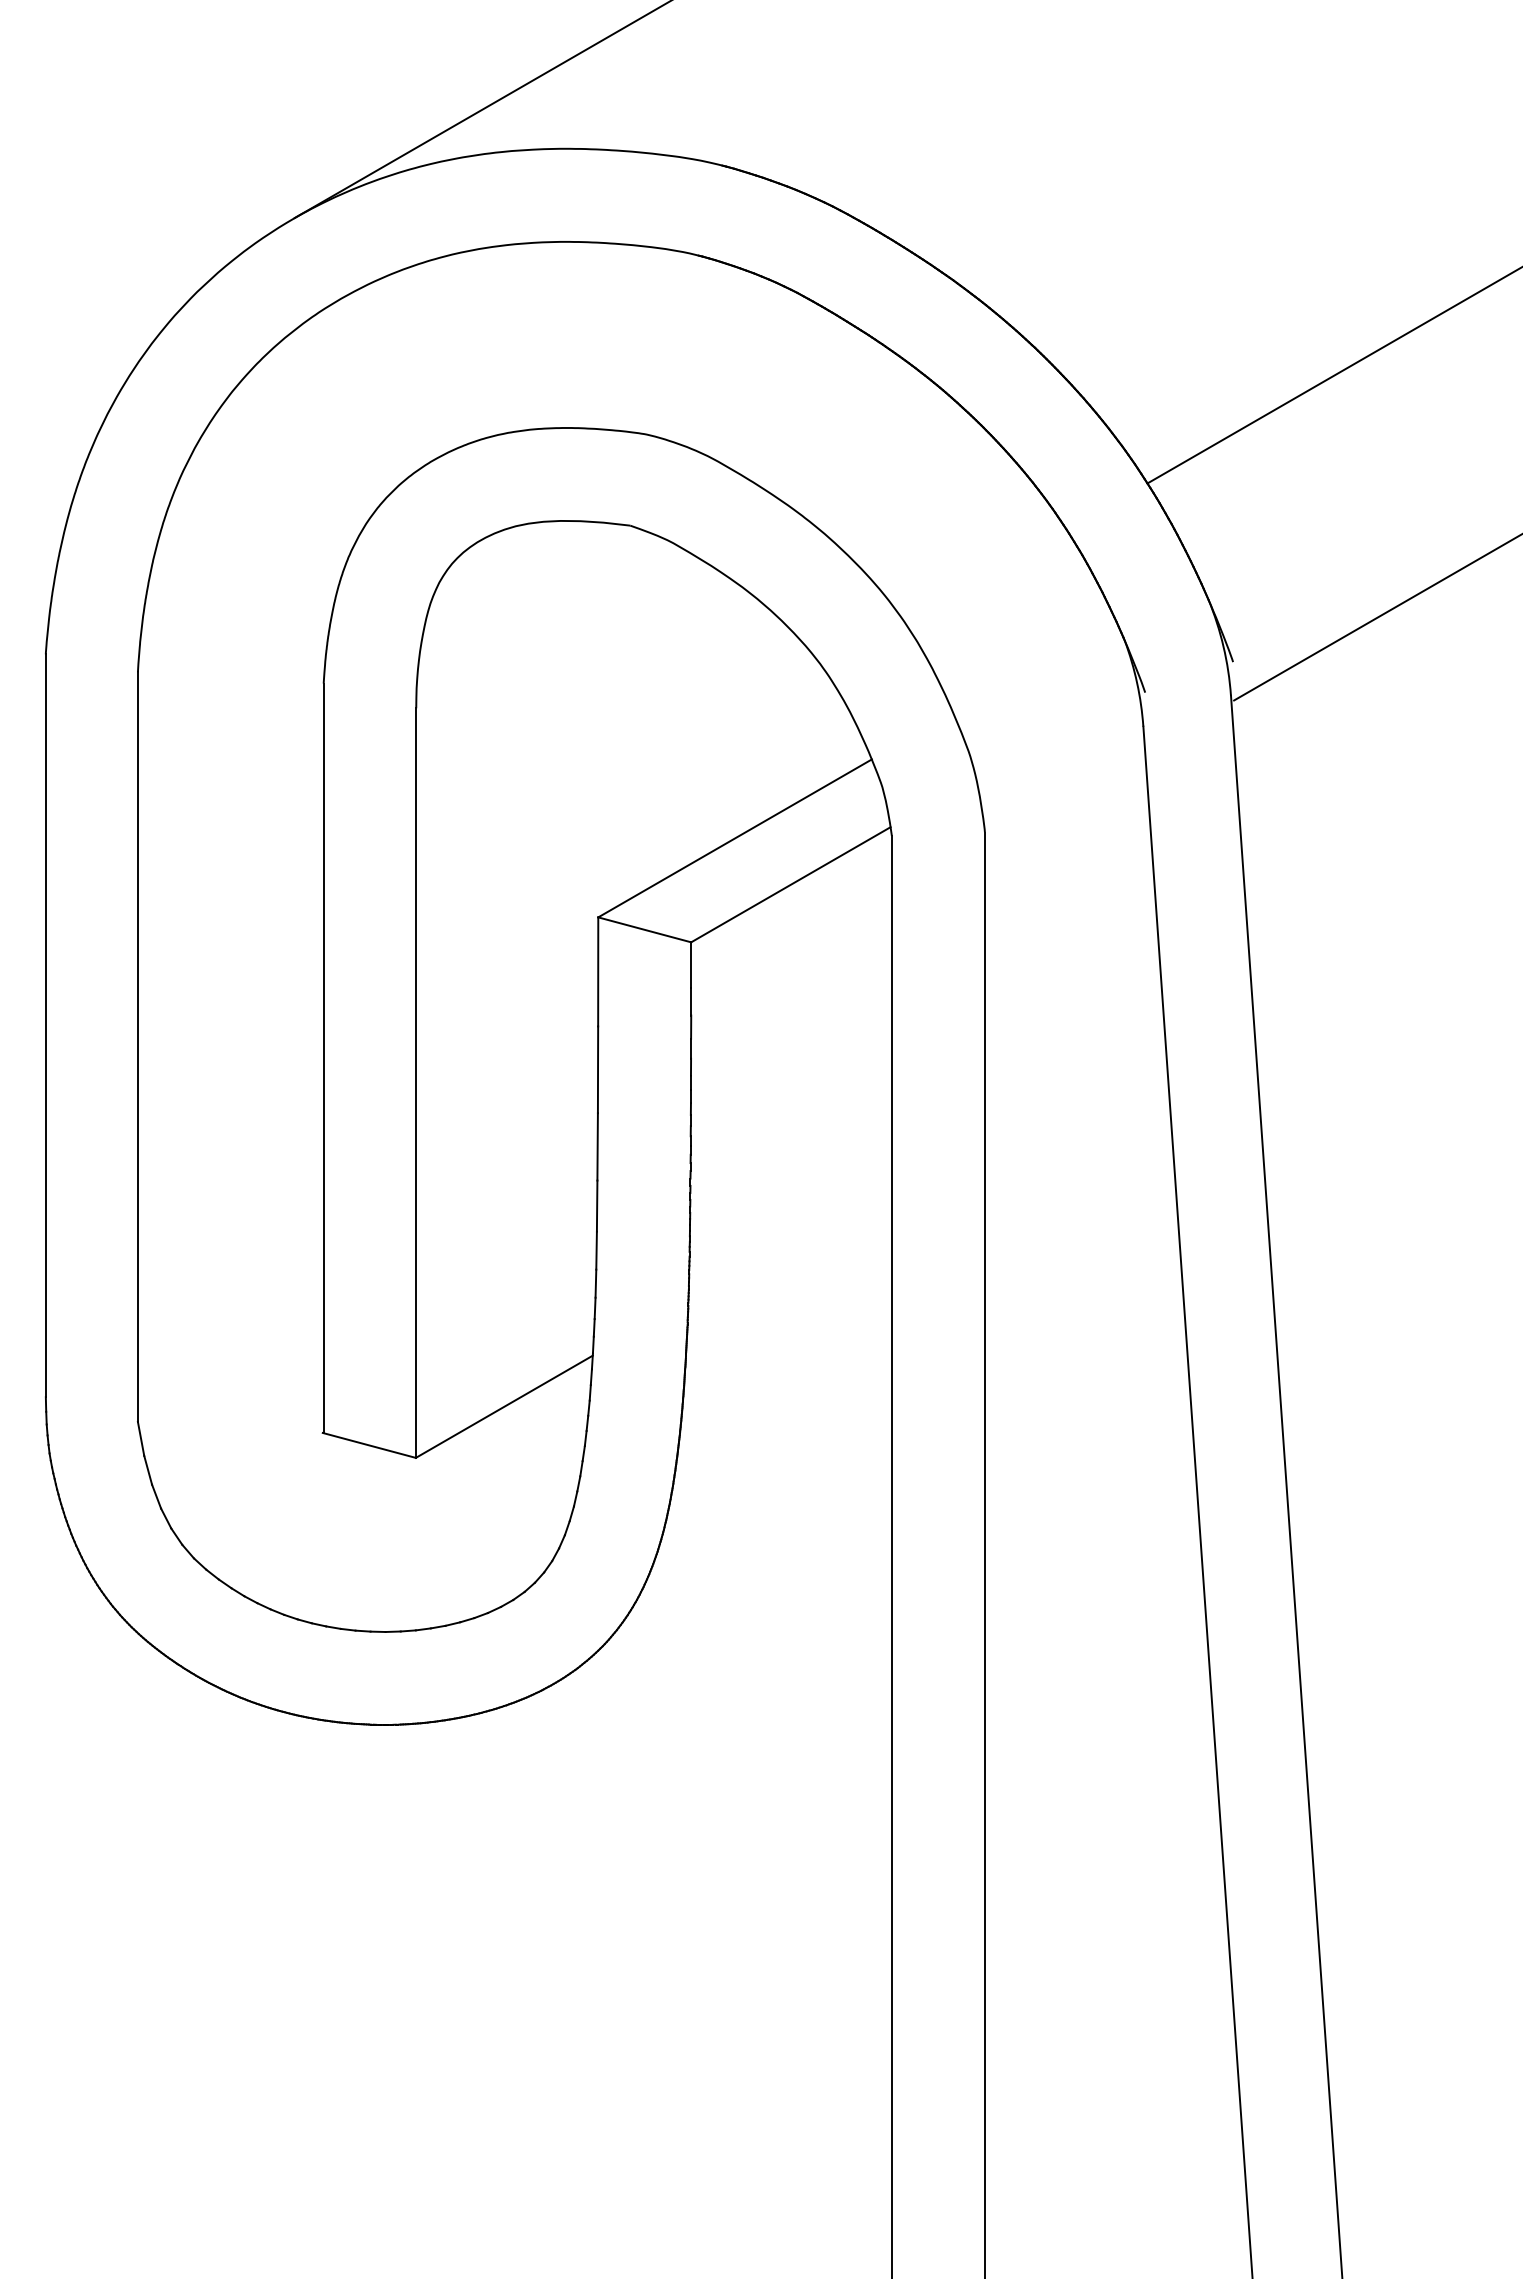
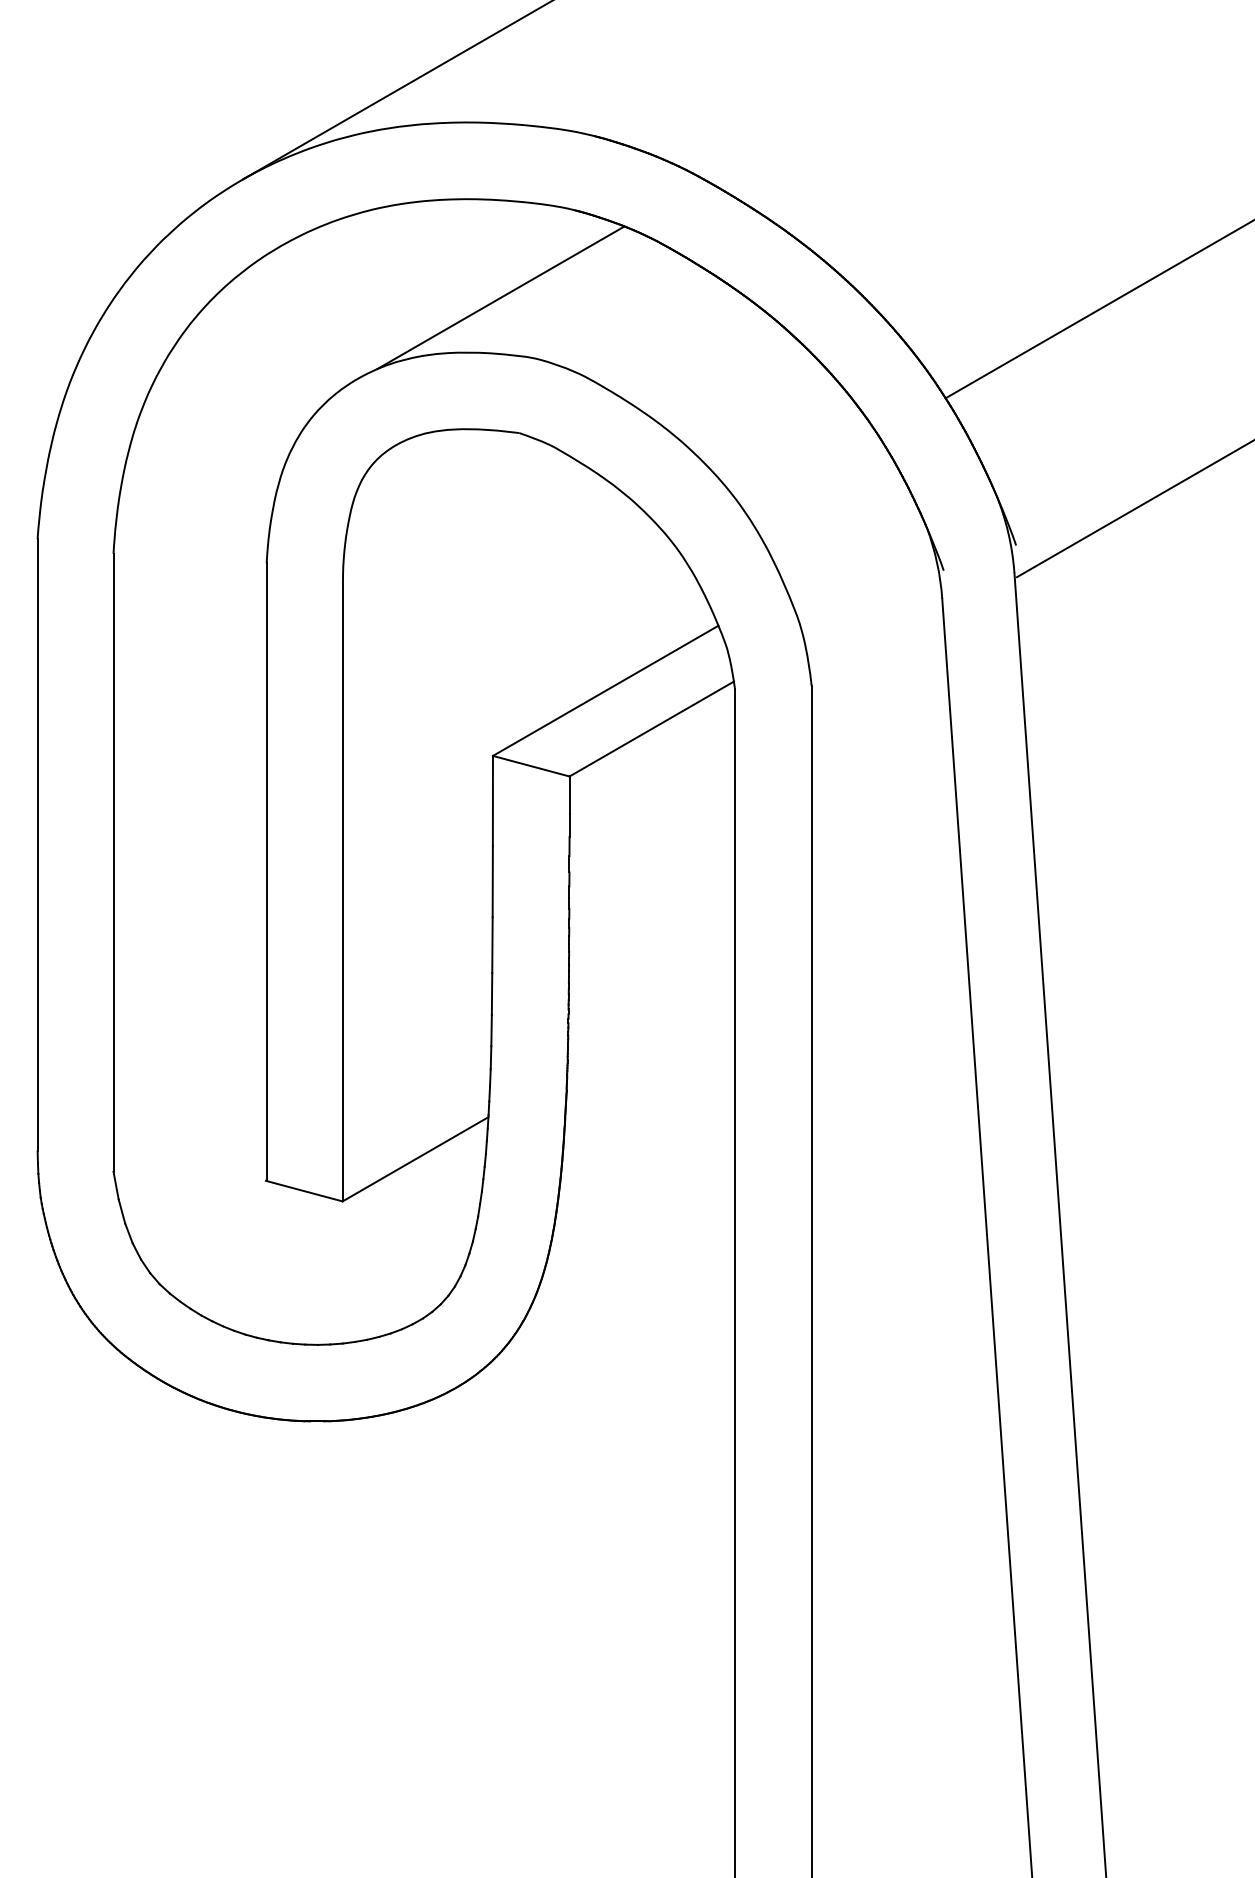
line: (607, 361) -> (500, 297), added

